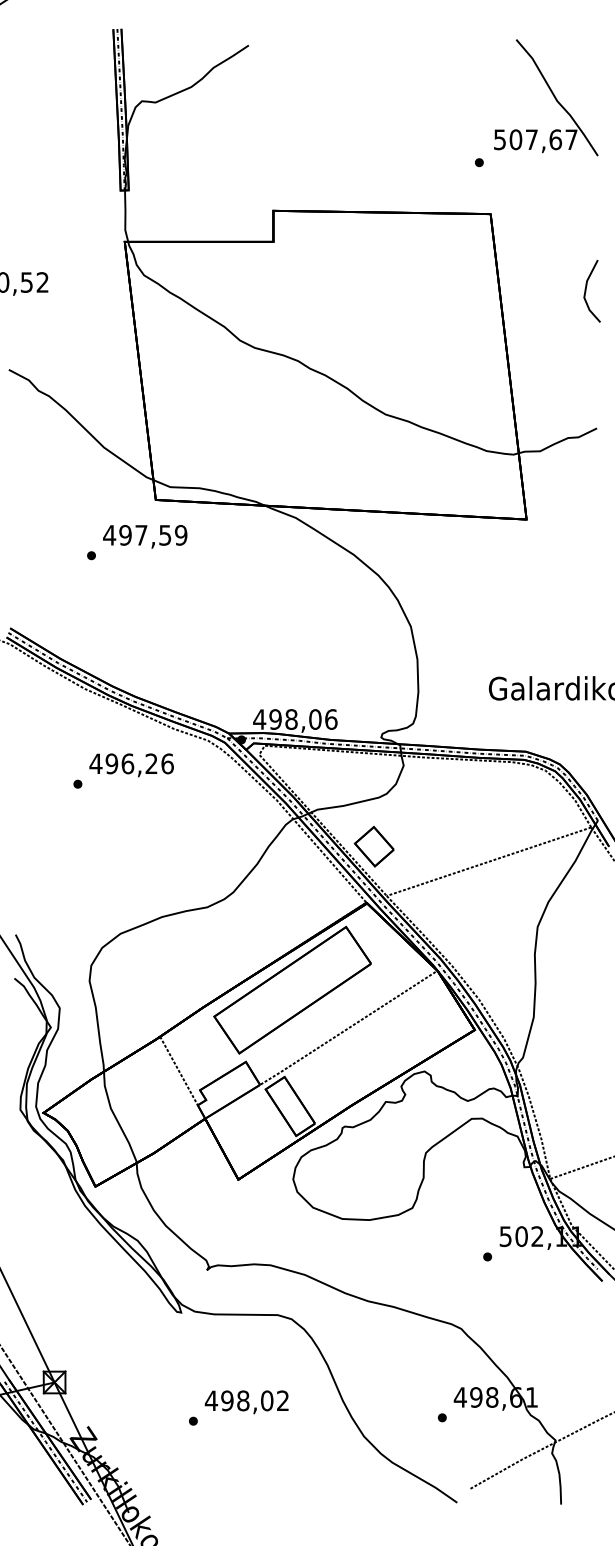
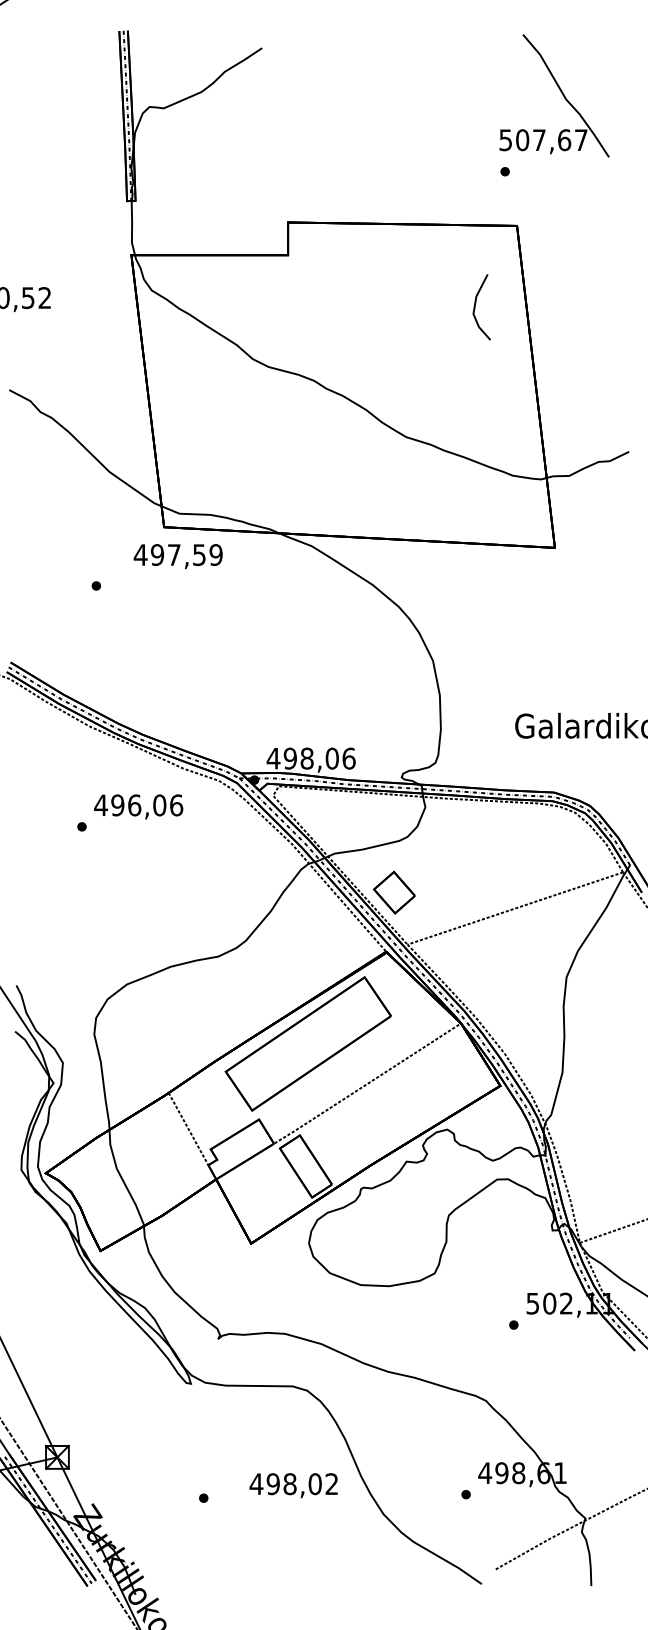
part: (552, 95) -> (561, 93), moved
line: (586, 291) -> (475, 307), moved
text: (145, 536) -> (178, 556), moved
text: (151, 763) -> (159, 804), 496,26 -> 496,06
text: (246, 1402) -> (293, 1485), moved

